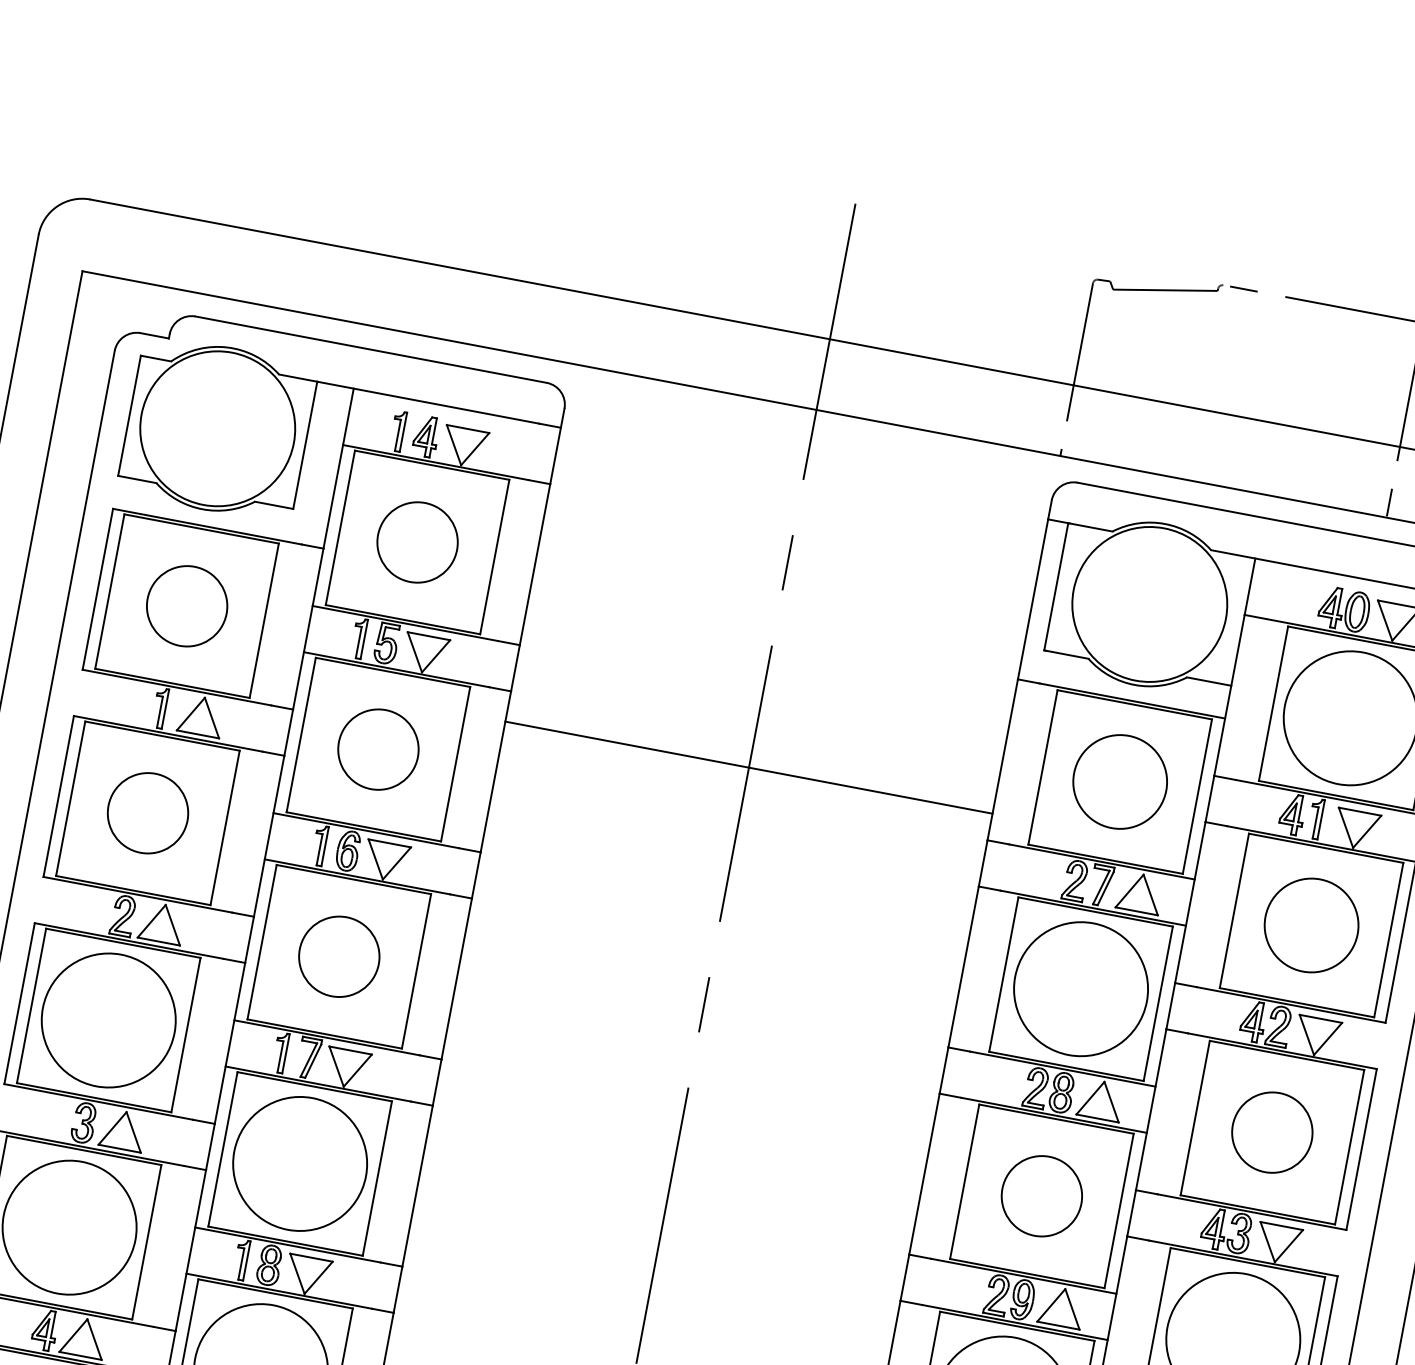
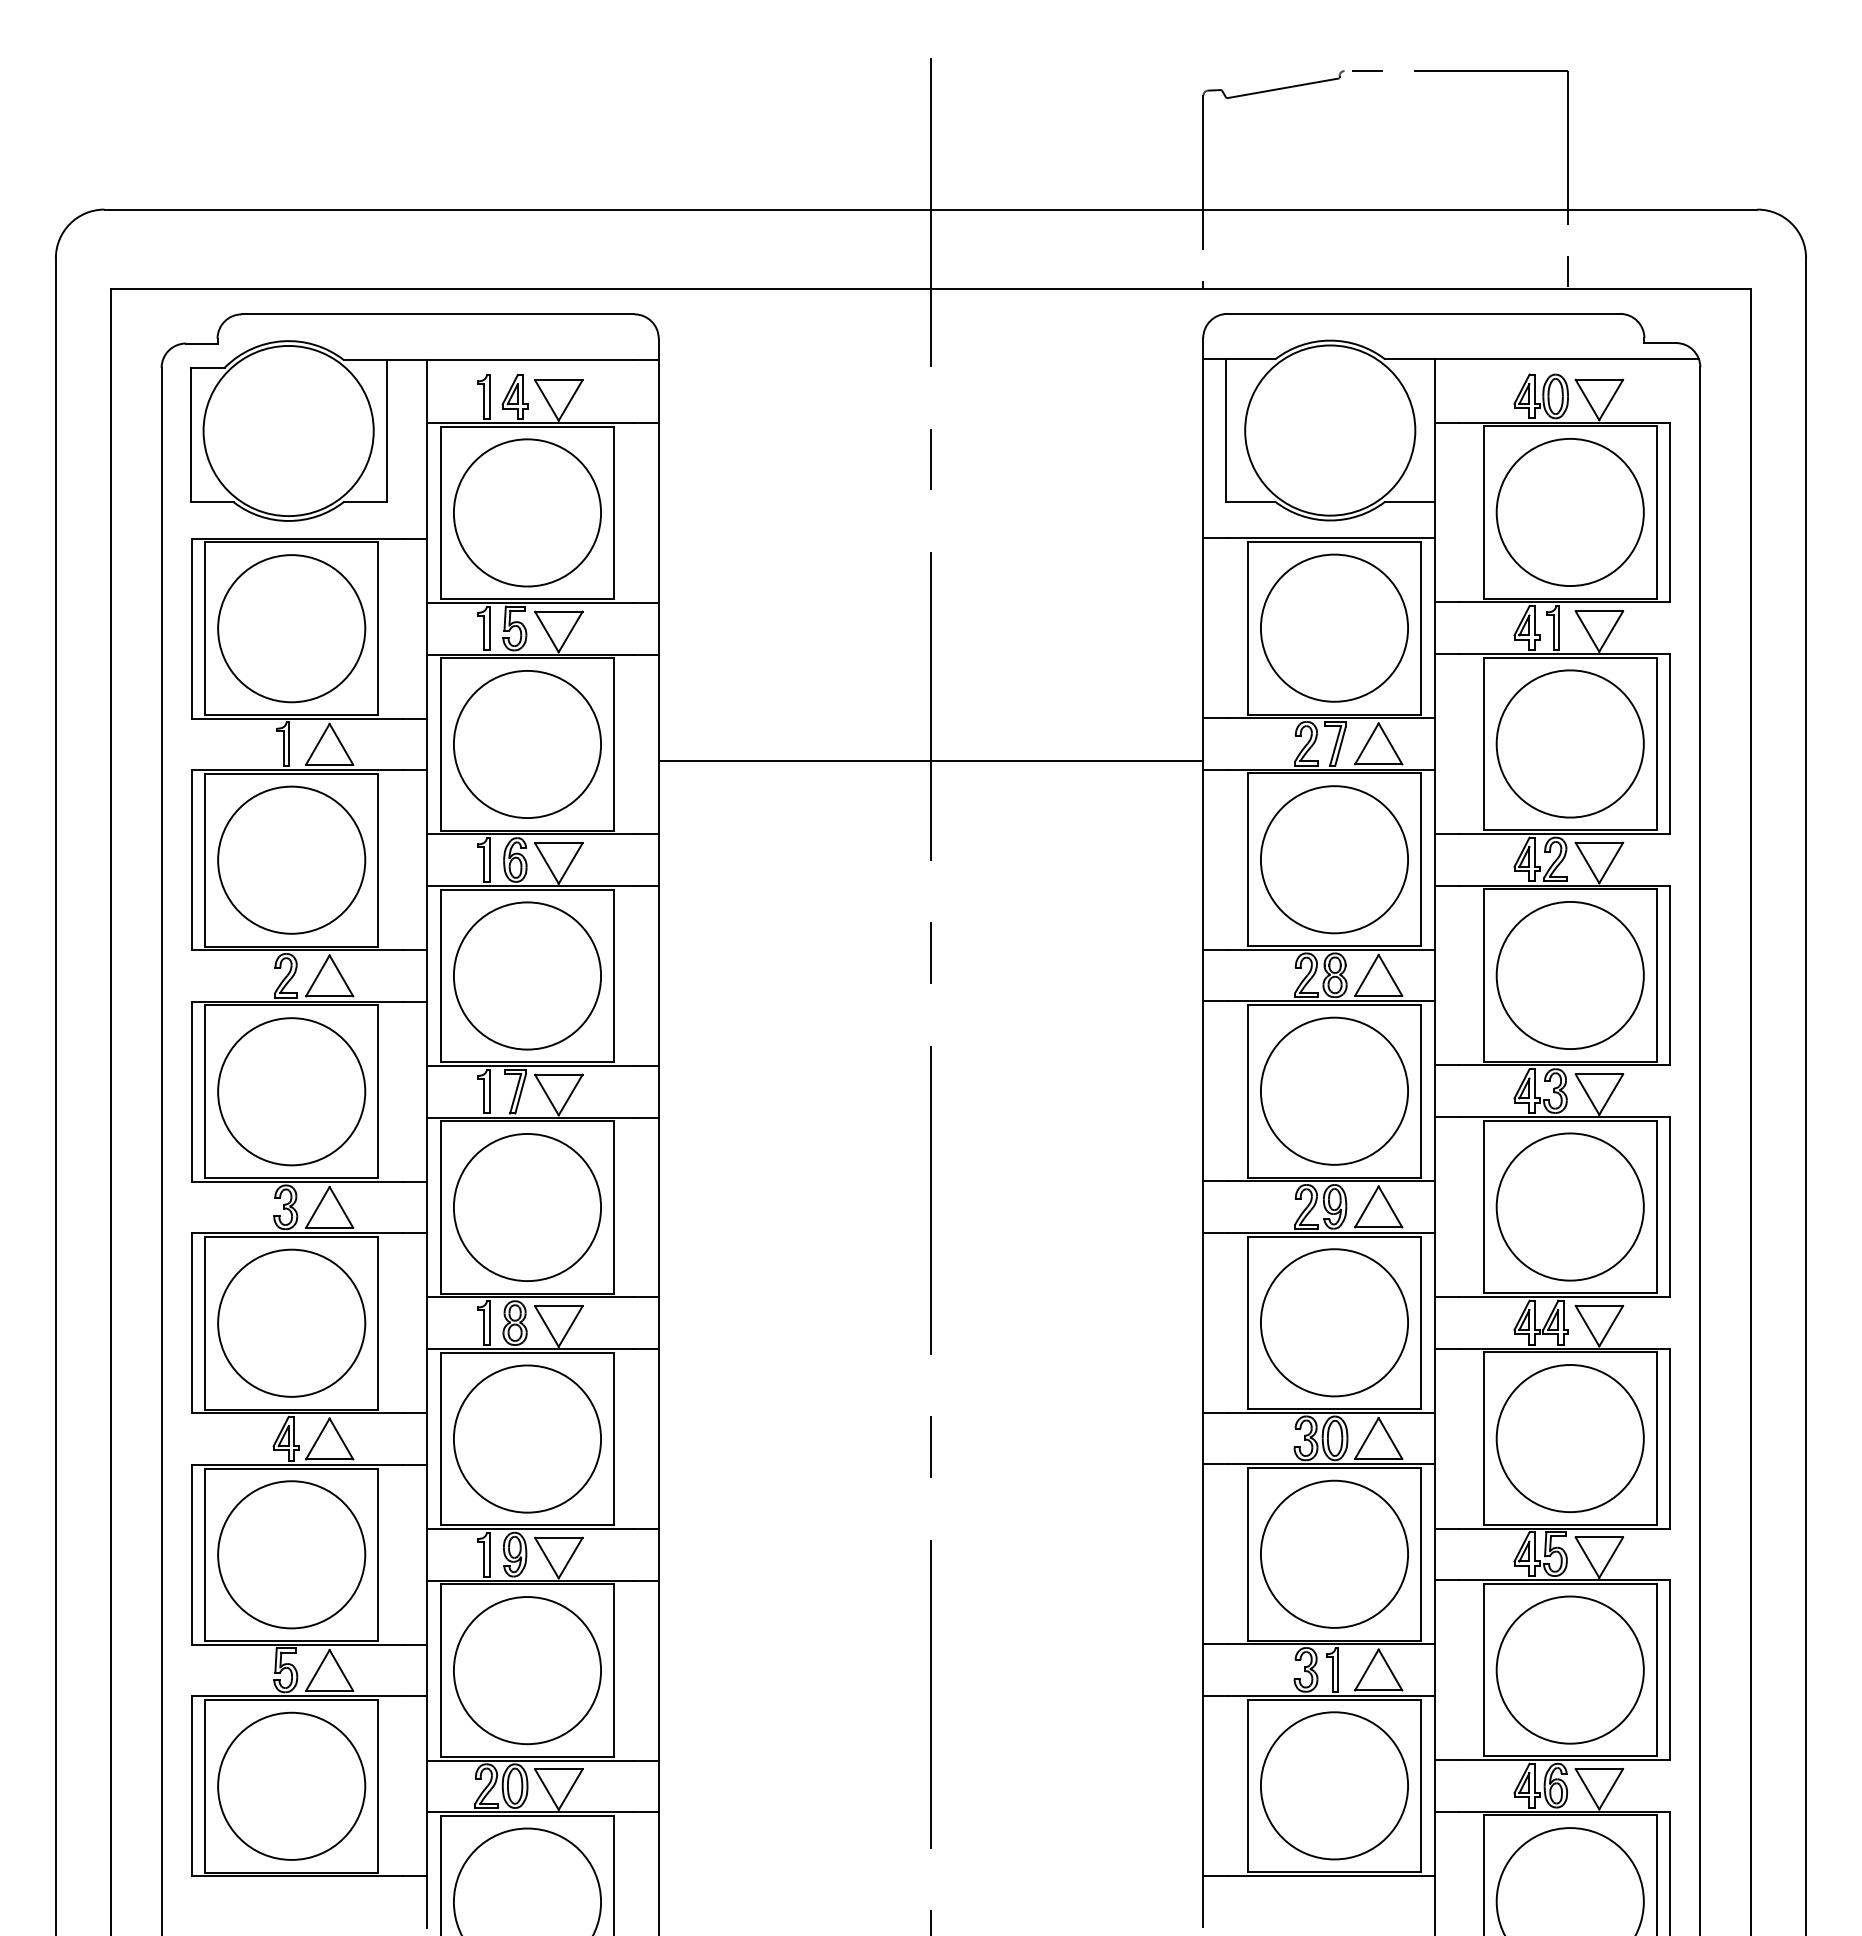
circle: (417, 542) -> (527, 512), size x1.67
circle: (186, 605) -> (291, 628), size x1.67
circle: (378, 749) -> (527, 744), size x1.67
line: (748, 767) -> (930, 761), moved
circle: (1120, 781) -> (1334, 627), size x1.43
circle: (147, 812) -> (291, 859), size x1.67
circle: (1310, 924) -> (1569, 743), size x1.43
circle: (339, 956) -> (527, 975), size x1.67
circle: (1271, 1132) -> (1569, 975), size x1.67
circle: (1042, 1195) -> (1334, 1090), size x1.67

